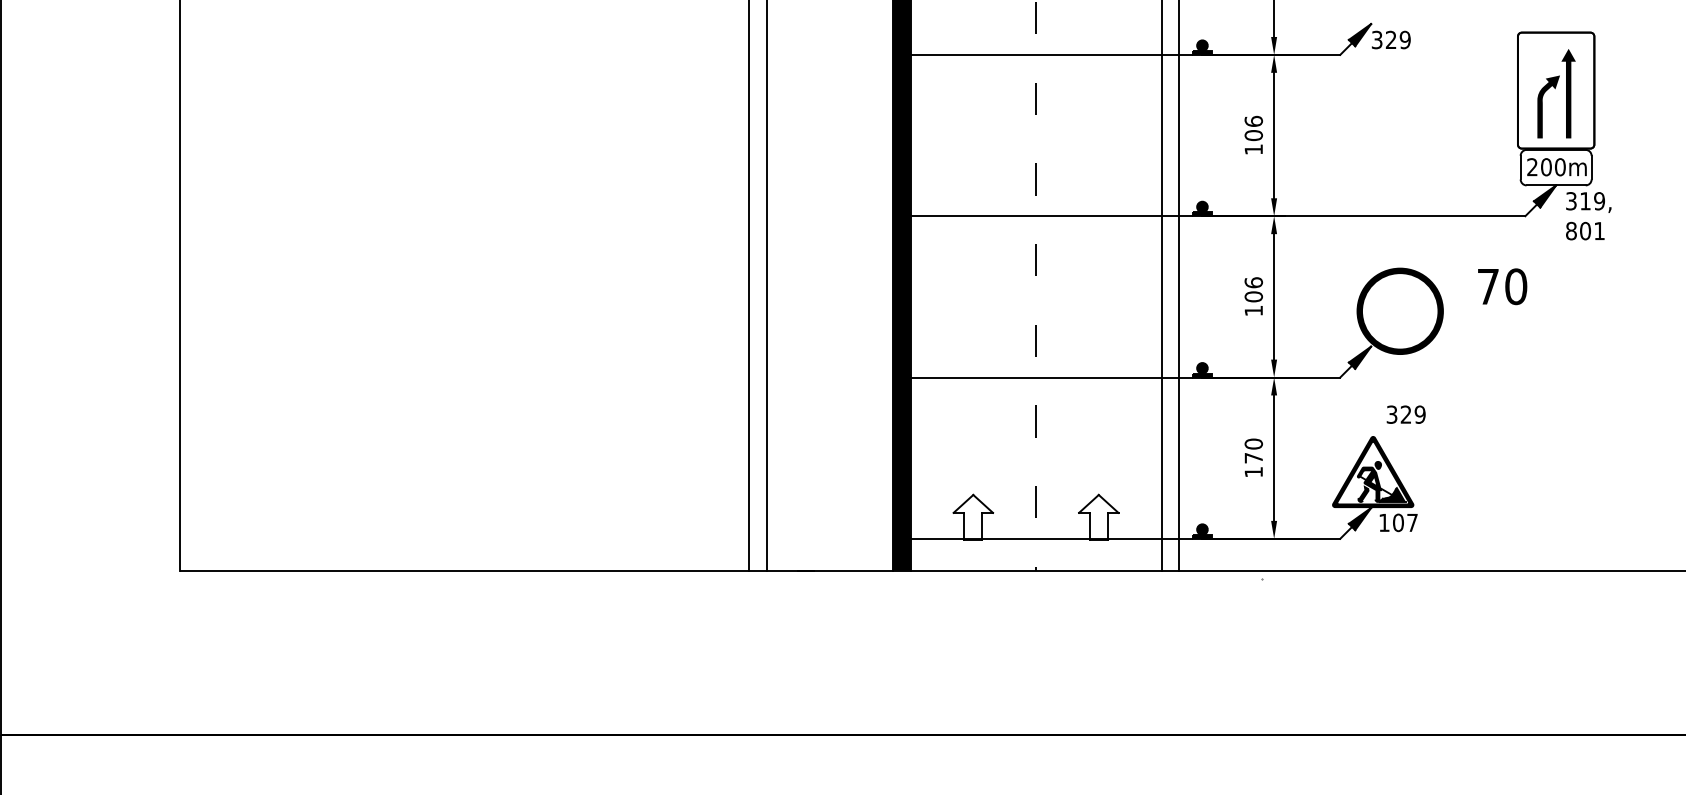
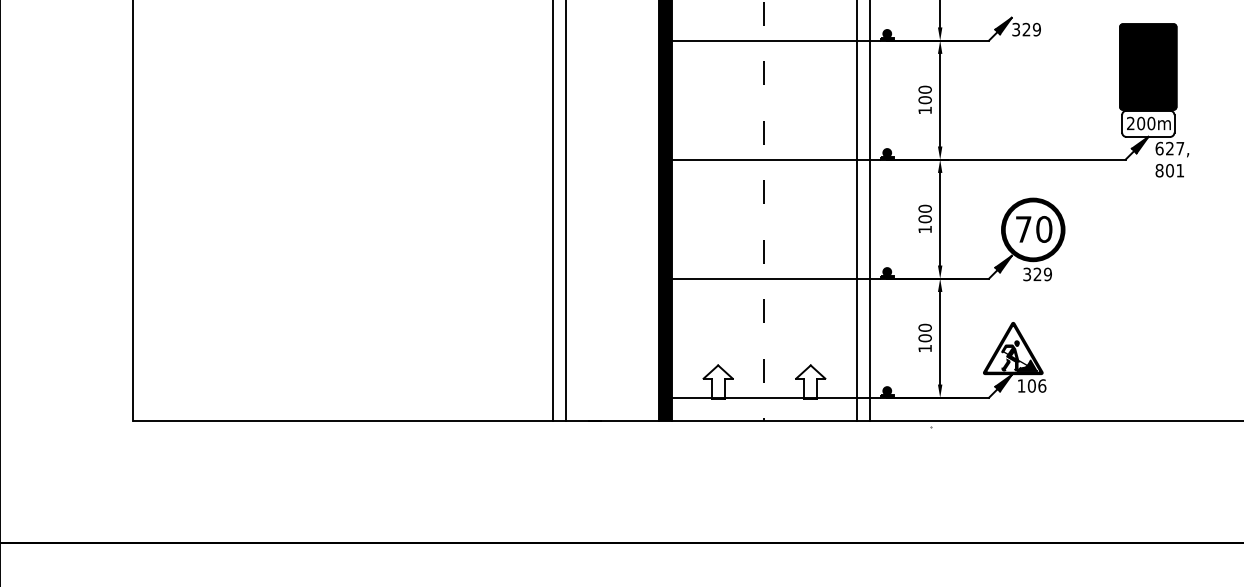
fill: (1555, 90) -> (1147, 66), added
text: (1253, 120) -> (924, 89), 106 -> 100
text: (1585, 201) -> (1169, 148), 319, -> 627,
text: (1253, 282) -> (924, 208), 106 -> 100
text: (1502, 286) -> (1034, 229), moved
text: (1405, 414) -> (1037, 274), moved
text: (1253, 457) -> (924, 337), 170 -> 100
text: (1412, 522) -> (1042, 385), 107 -> 106

